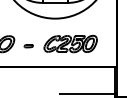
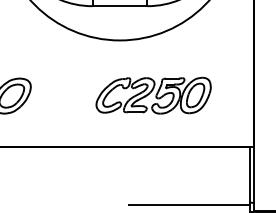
part: (28, 46) -> (61, 101), removed

